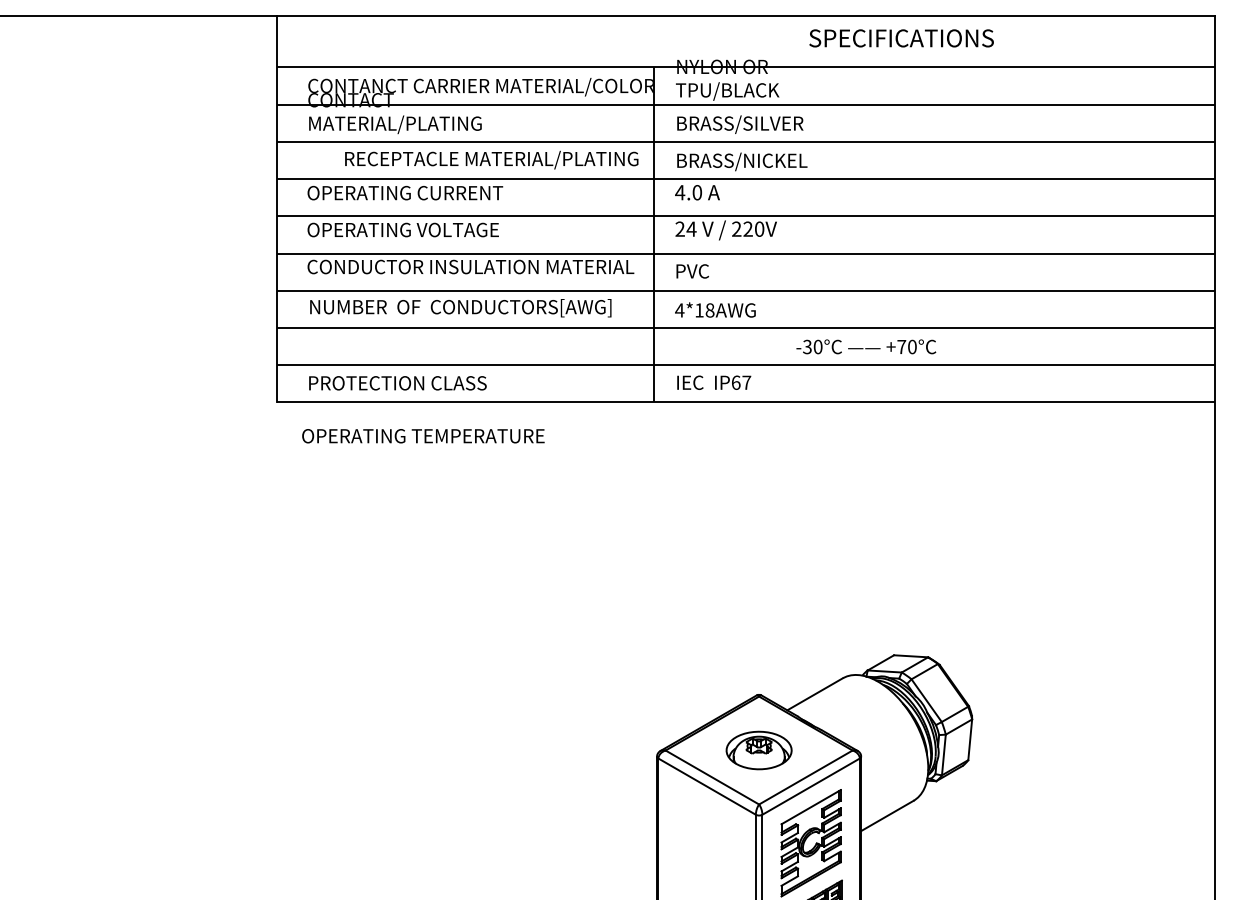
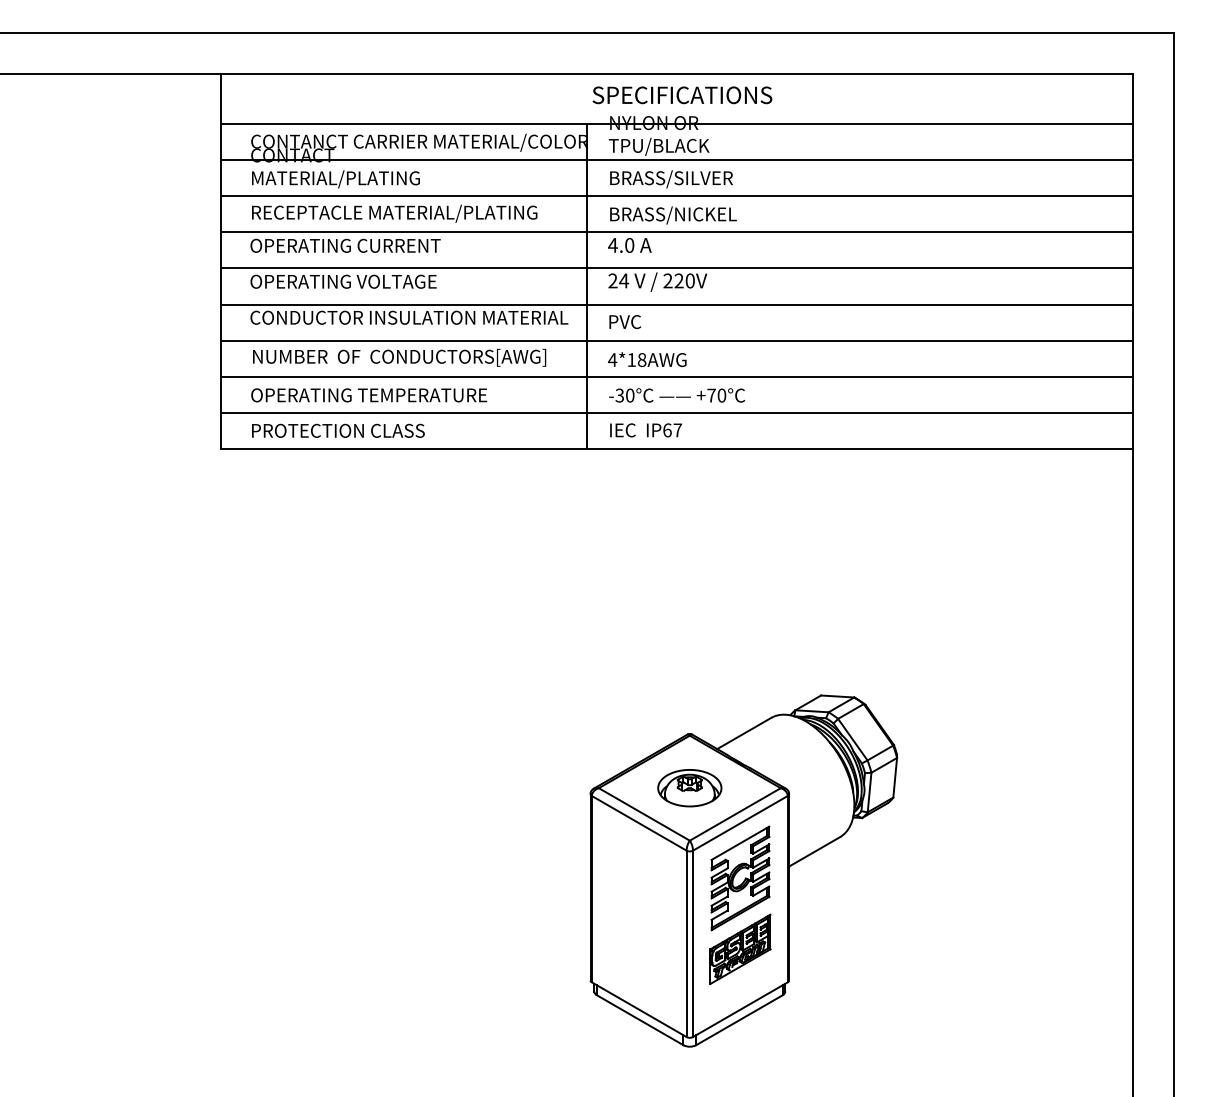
text: (901, 38) -> (682, 95), moved
text: (491, 159) -> (394, 213), moved
text: (866, 346) -> (677, 395), moved
text: (423, 436) -> (369, 395), moved

